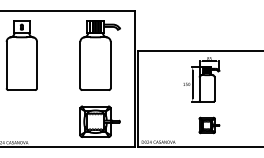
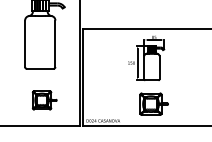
part: (99, 121) -> (44, 100), size x0.6
part: (209, 125) -> (154, 104), size x1.4

